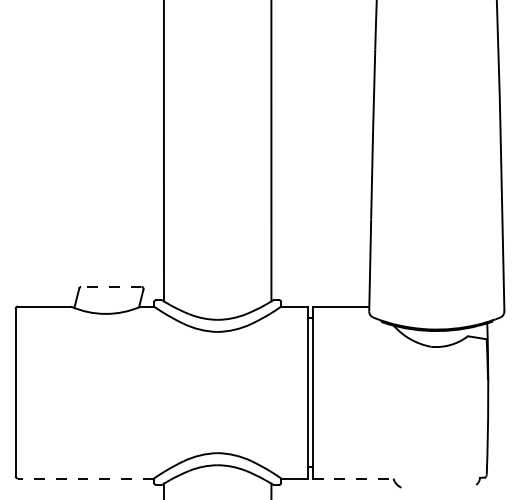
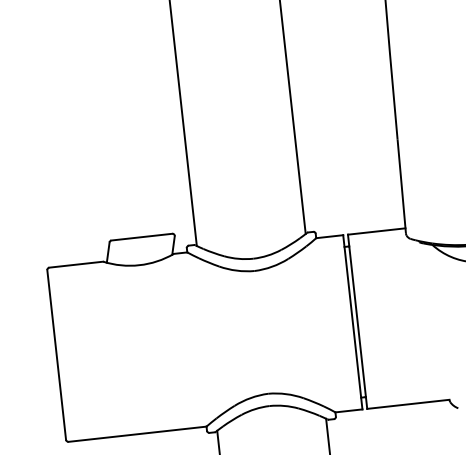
line: (110, 286) -> (140, 236), dashed -> solid
line: (85, 478) -> (137, 434), dashed -> solid
line: (353, 478) -> (408, 404), dashed -> solid

